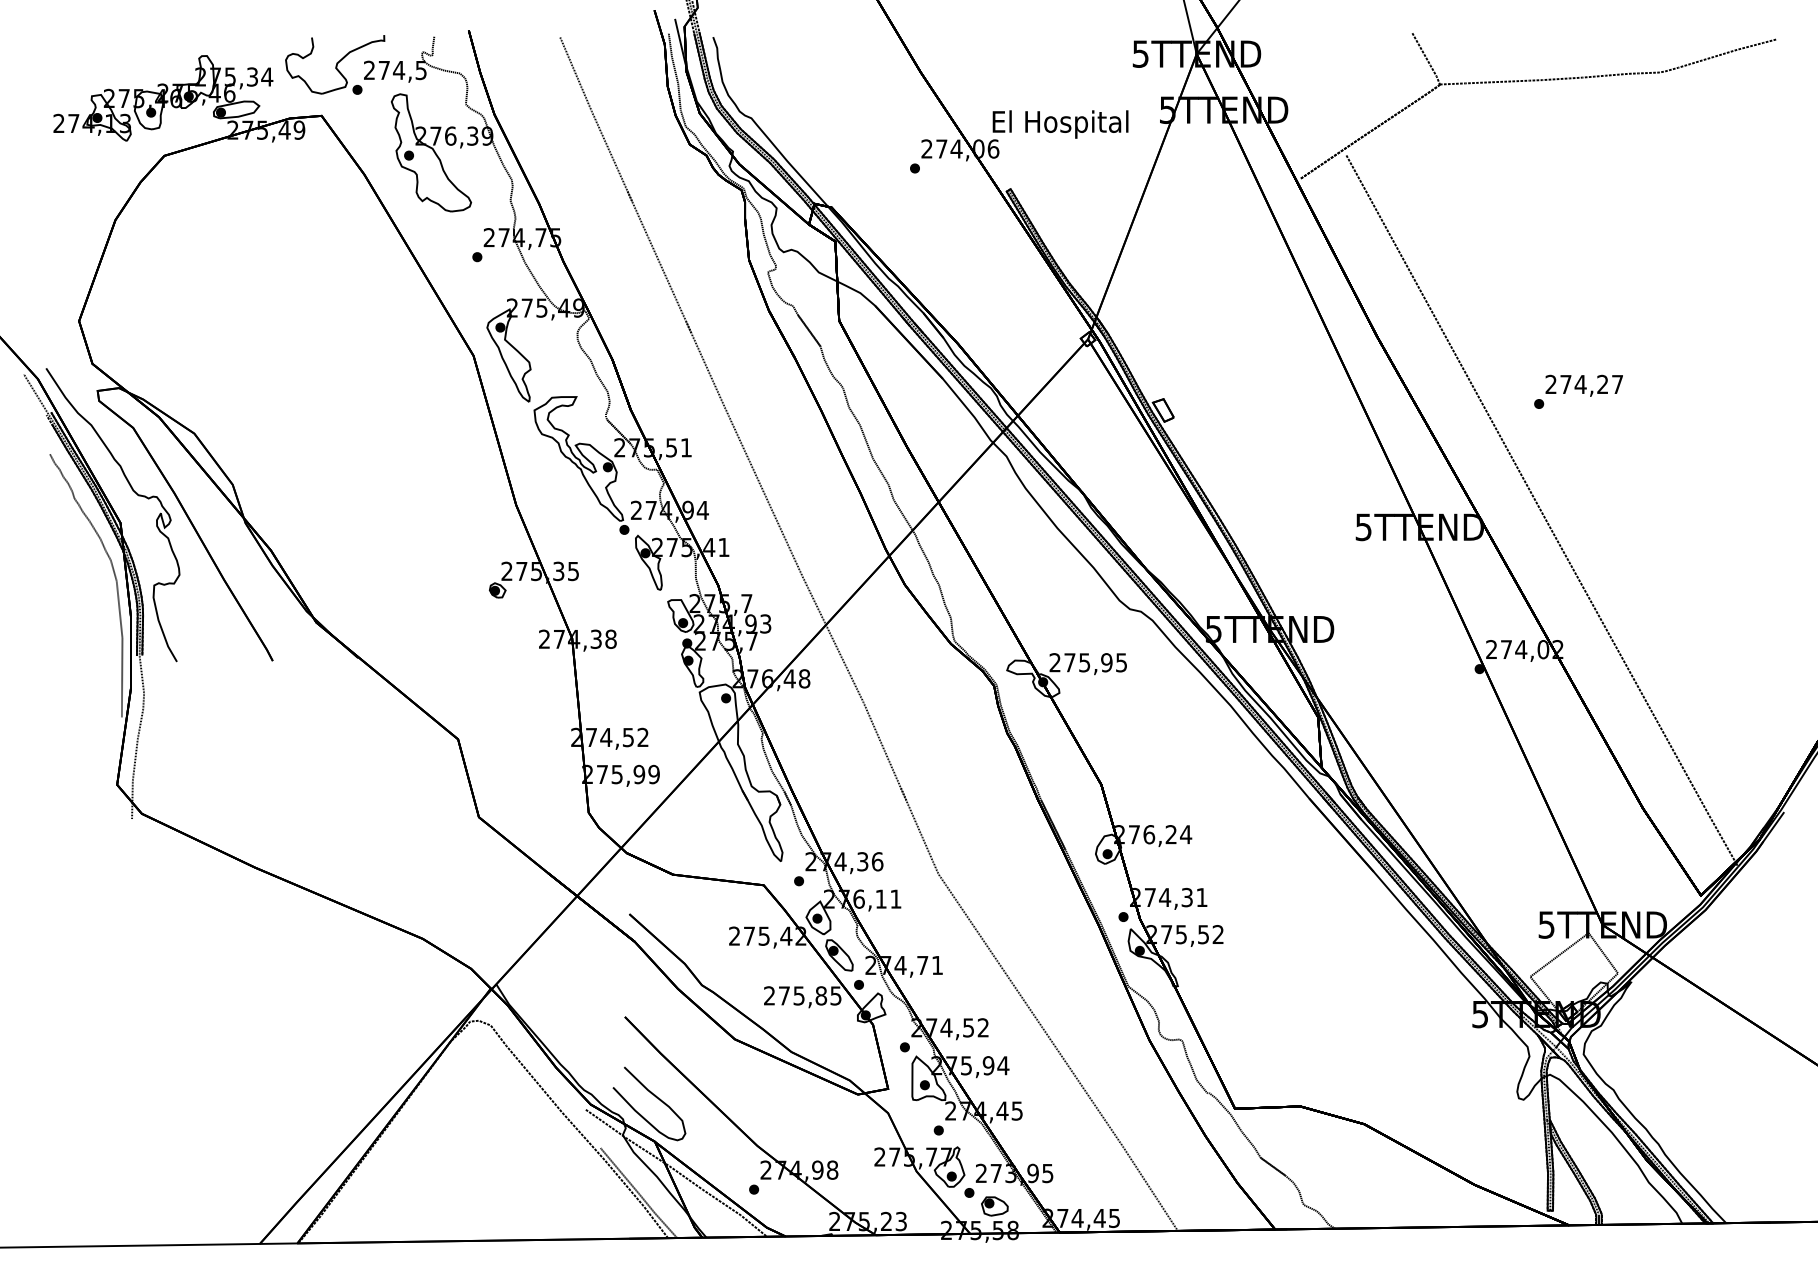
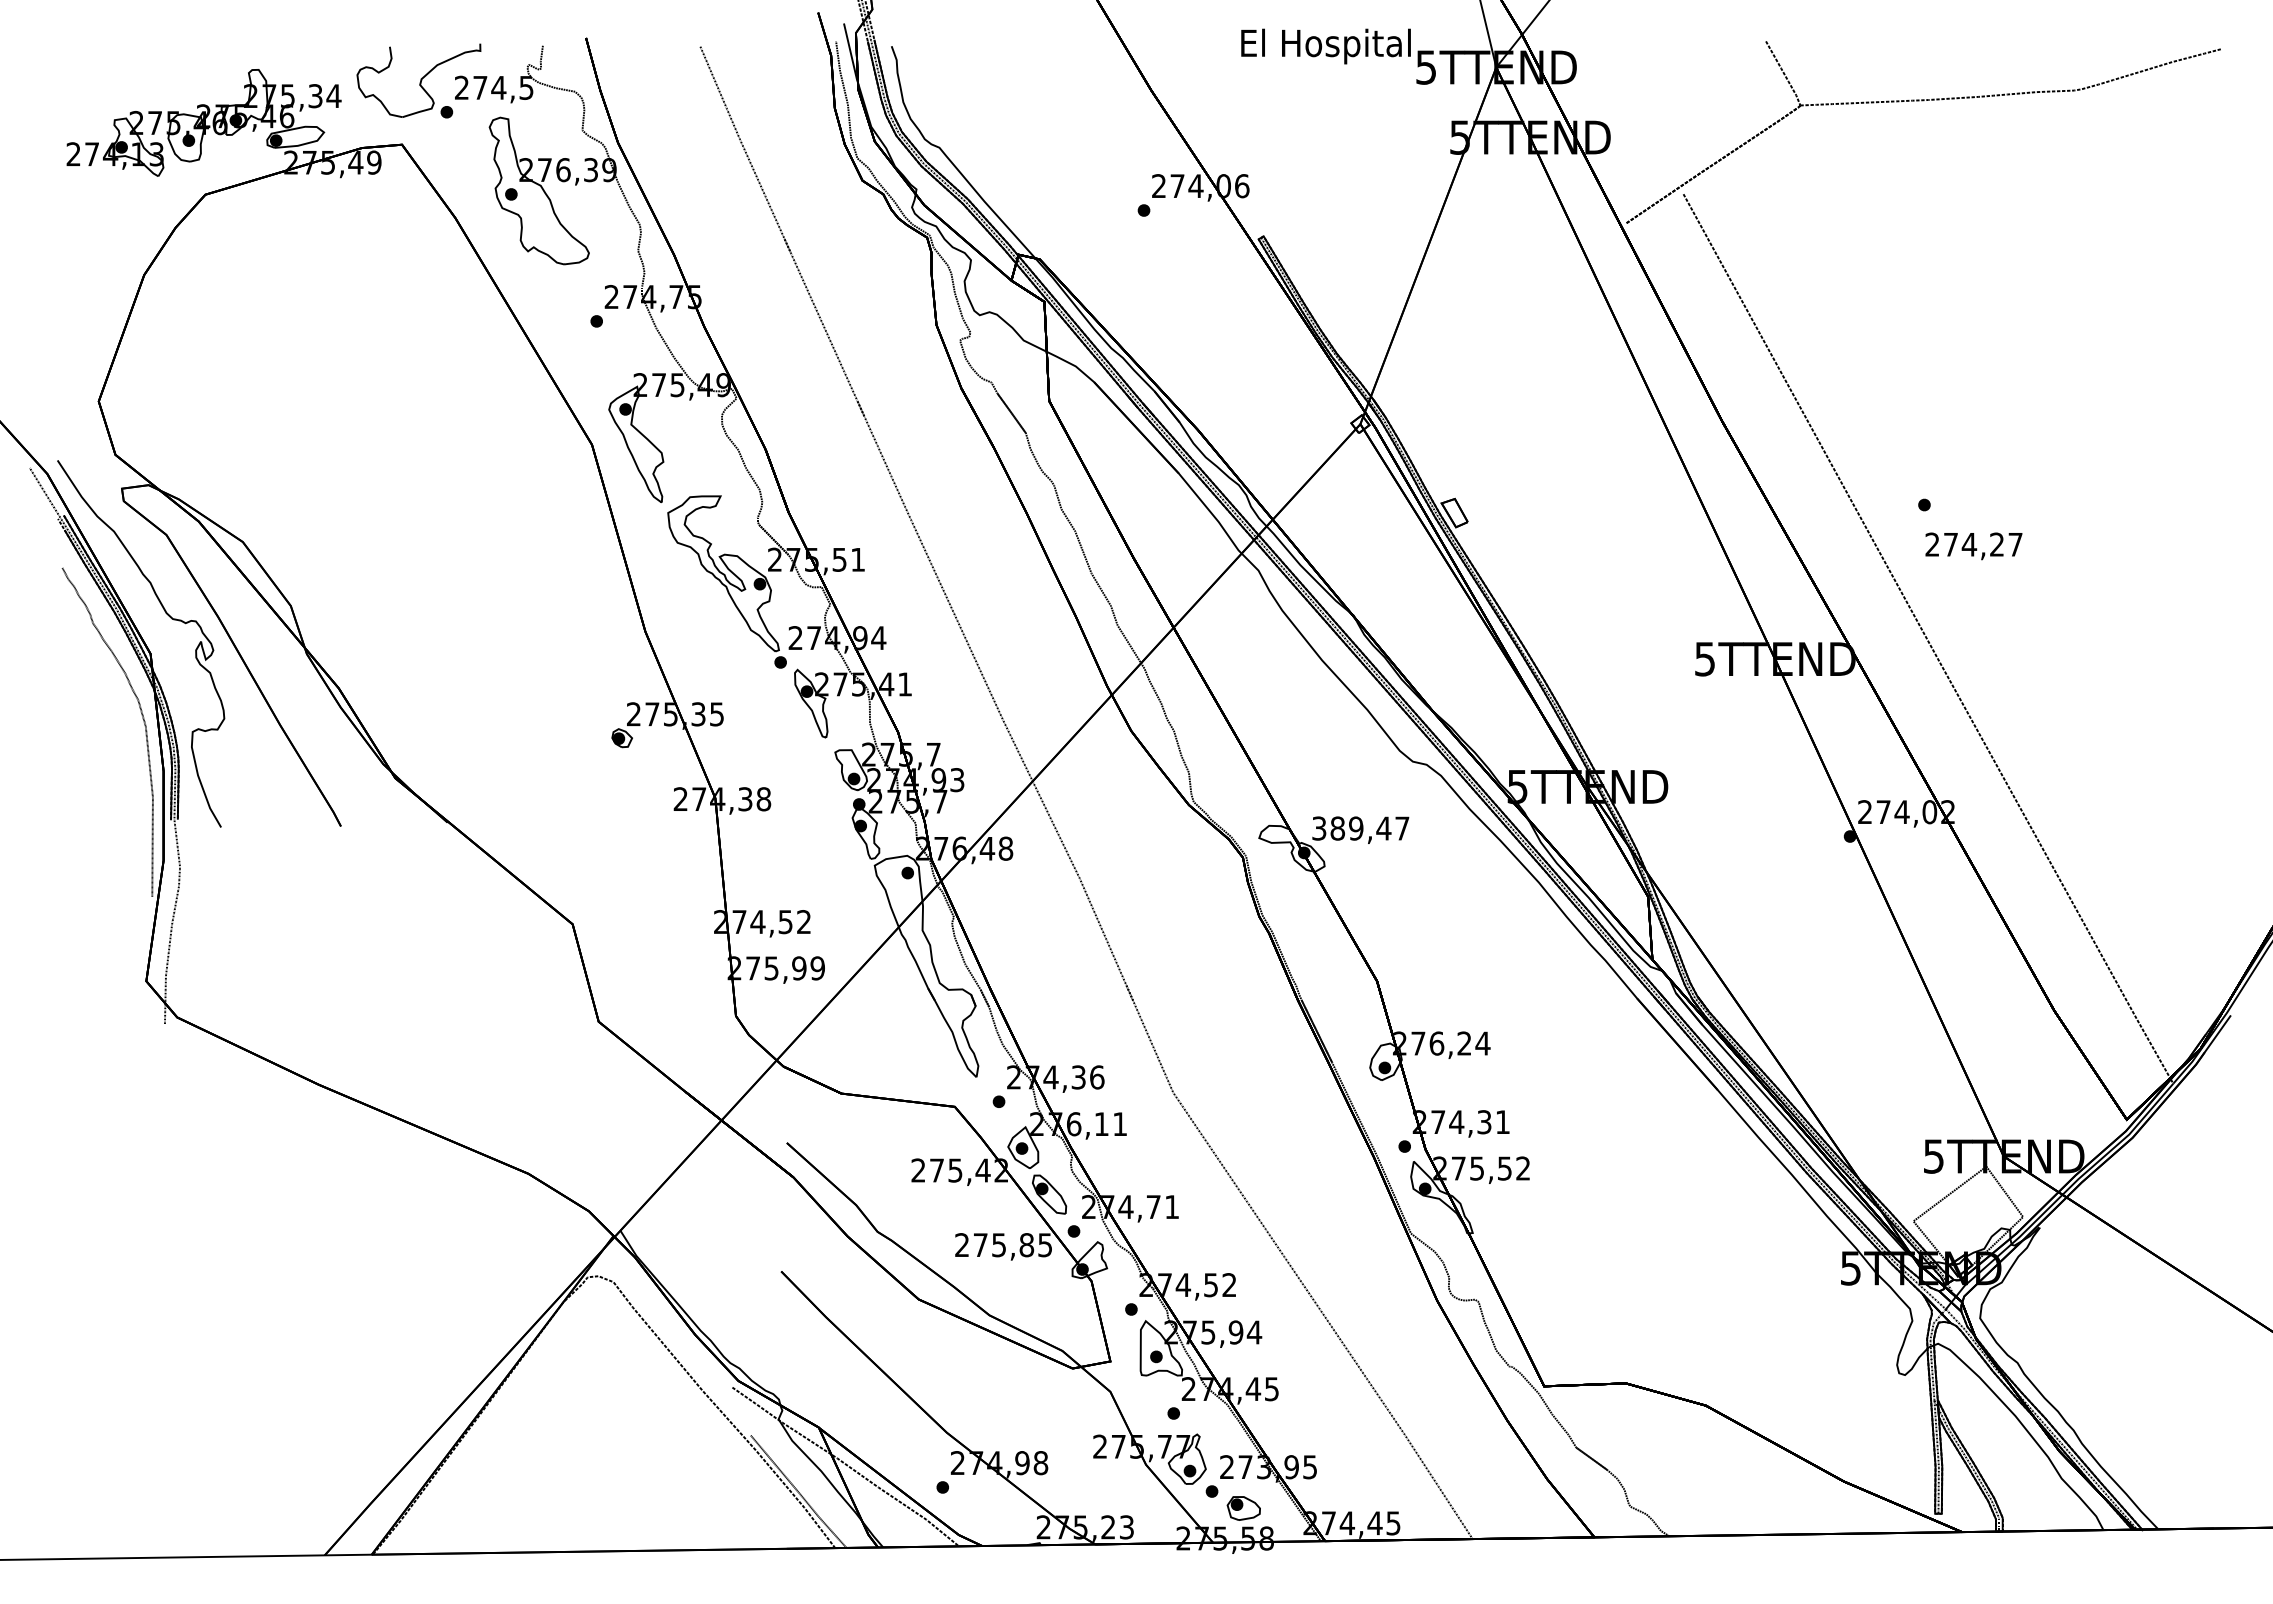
text: (1060, 124) -> (1325, 46), moved
text: (1583, 385) -> (1973, 546), moved
text: (1088, 662) -> (1360, 828), 275,95 -> 389,47
curve: (653, 1096) -> (817, 1370), removed

